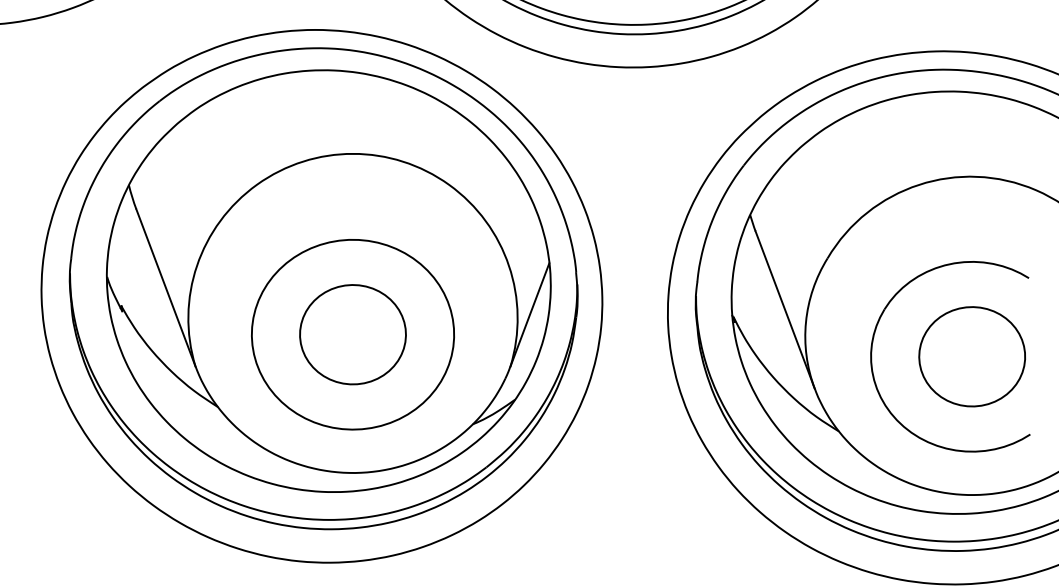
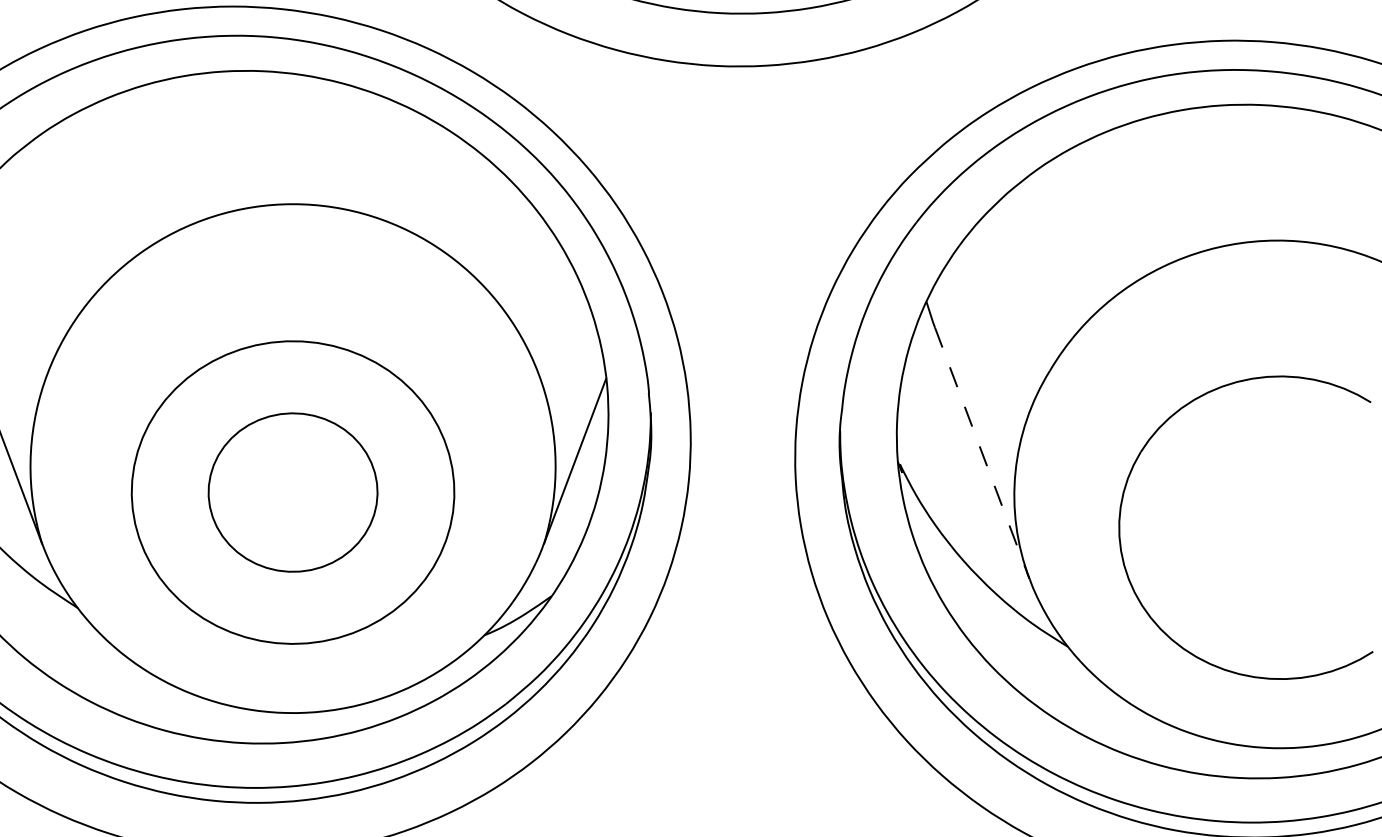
line: (785, 310) -> (982, 453), solid -> dashed
part: (971, 356) -> (1279, 527), removed

